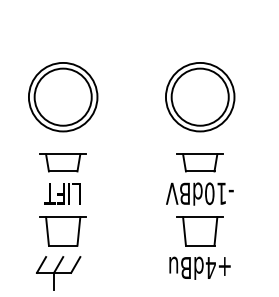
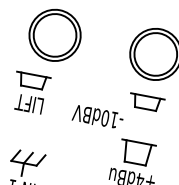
part: (62, 162) -> (32, 80), moved
text: (62, 193) -> (29, 103), moved
text: (199, 193) -> (97, 116), moved
part: (62, 231) -> (35, 134), removed

